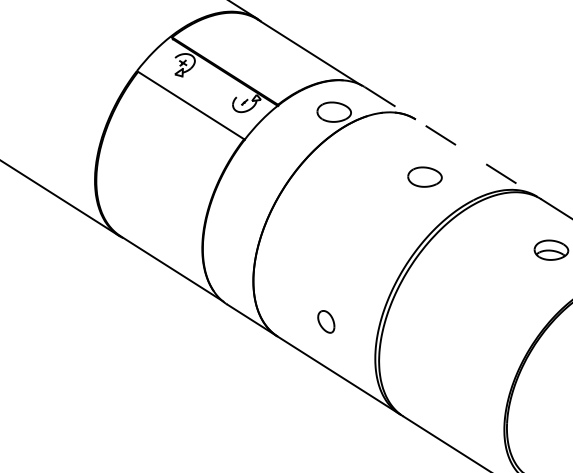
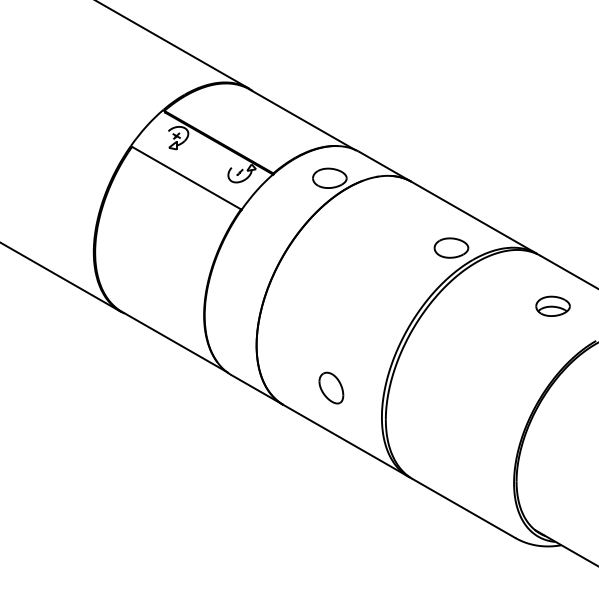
line: (451, 142) -> (448, 203), dashed -> solid
part: (425, 176) -> (451, 247), moved
part: (326, 321) -> (331, 387), size x1.43

